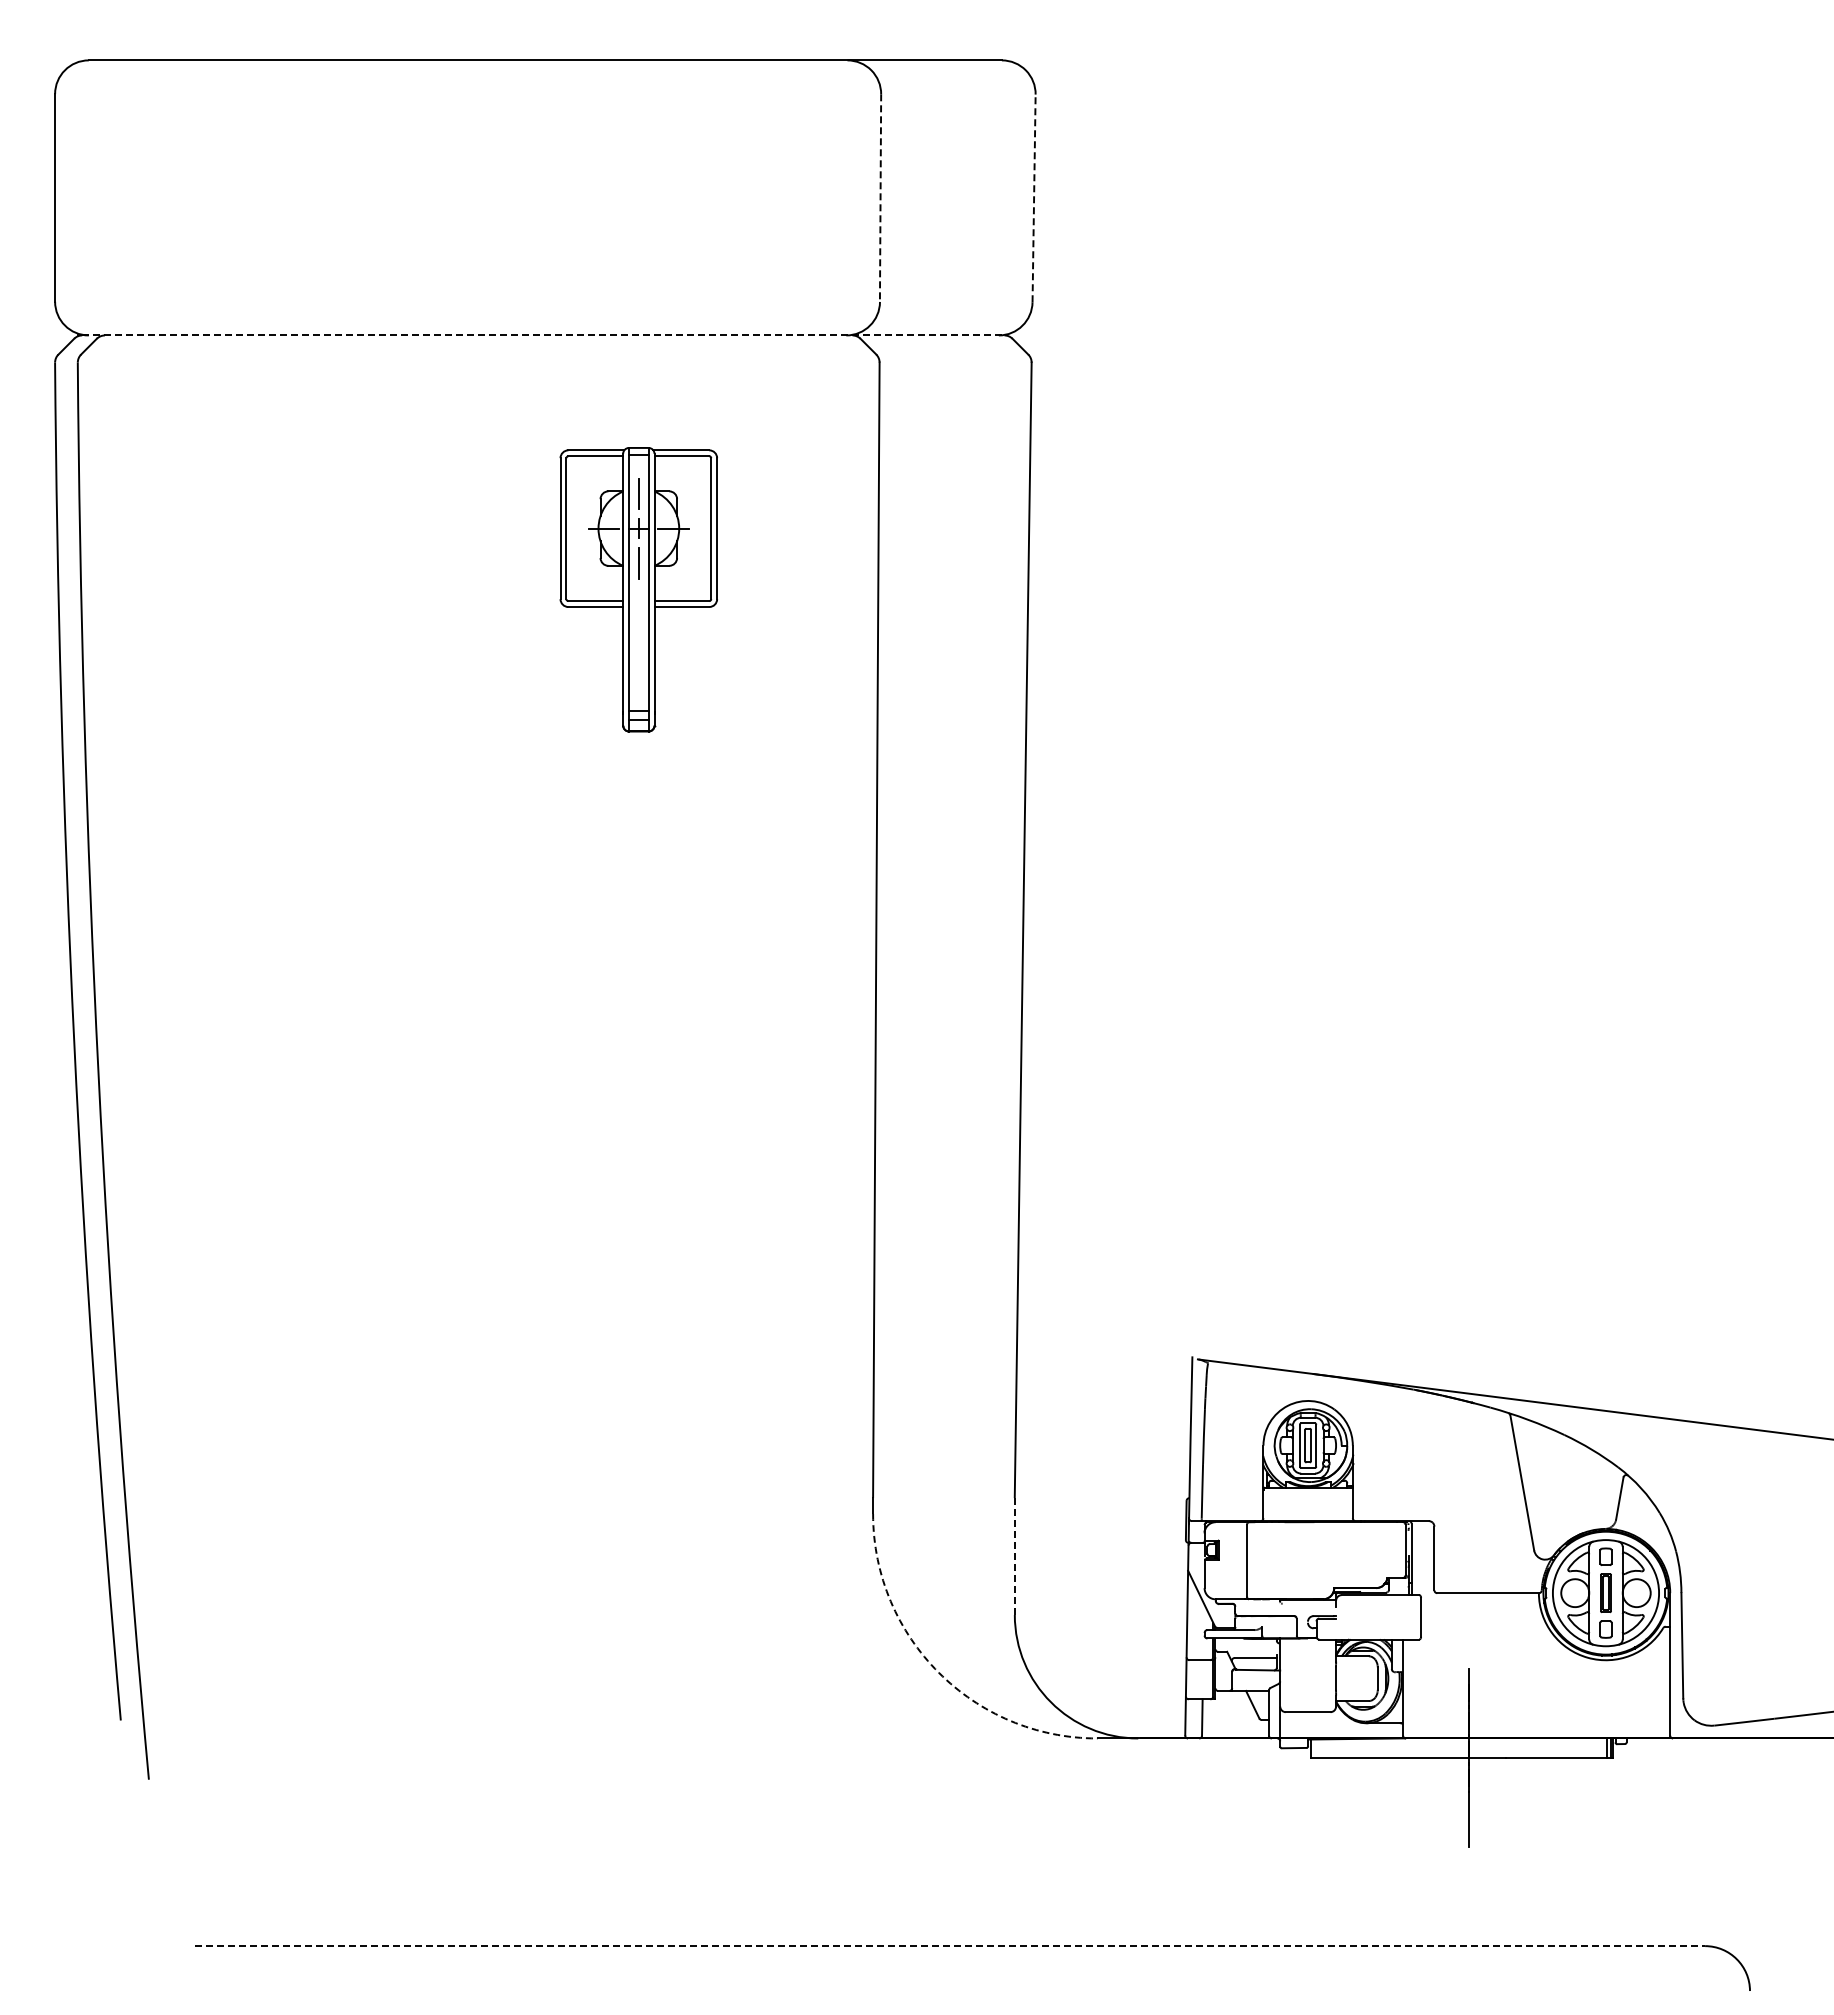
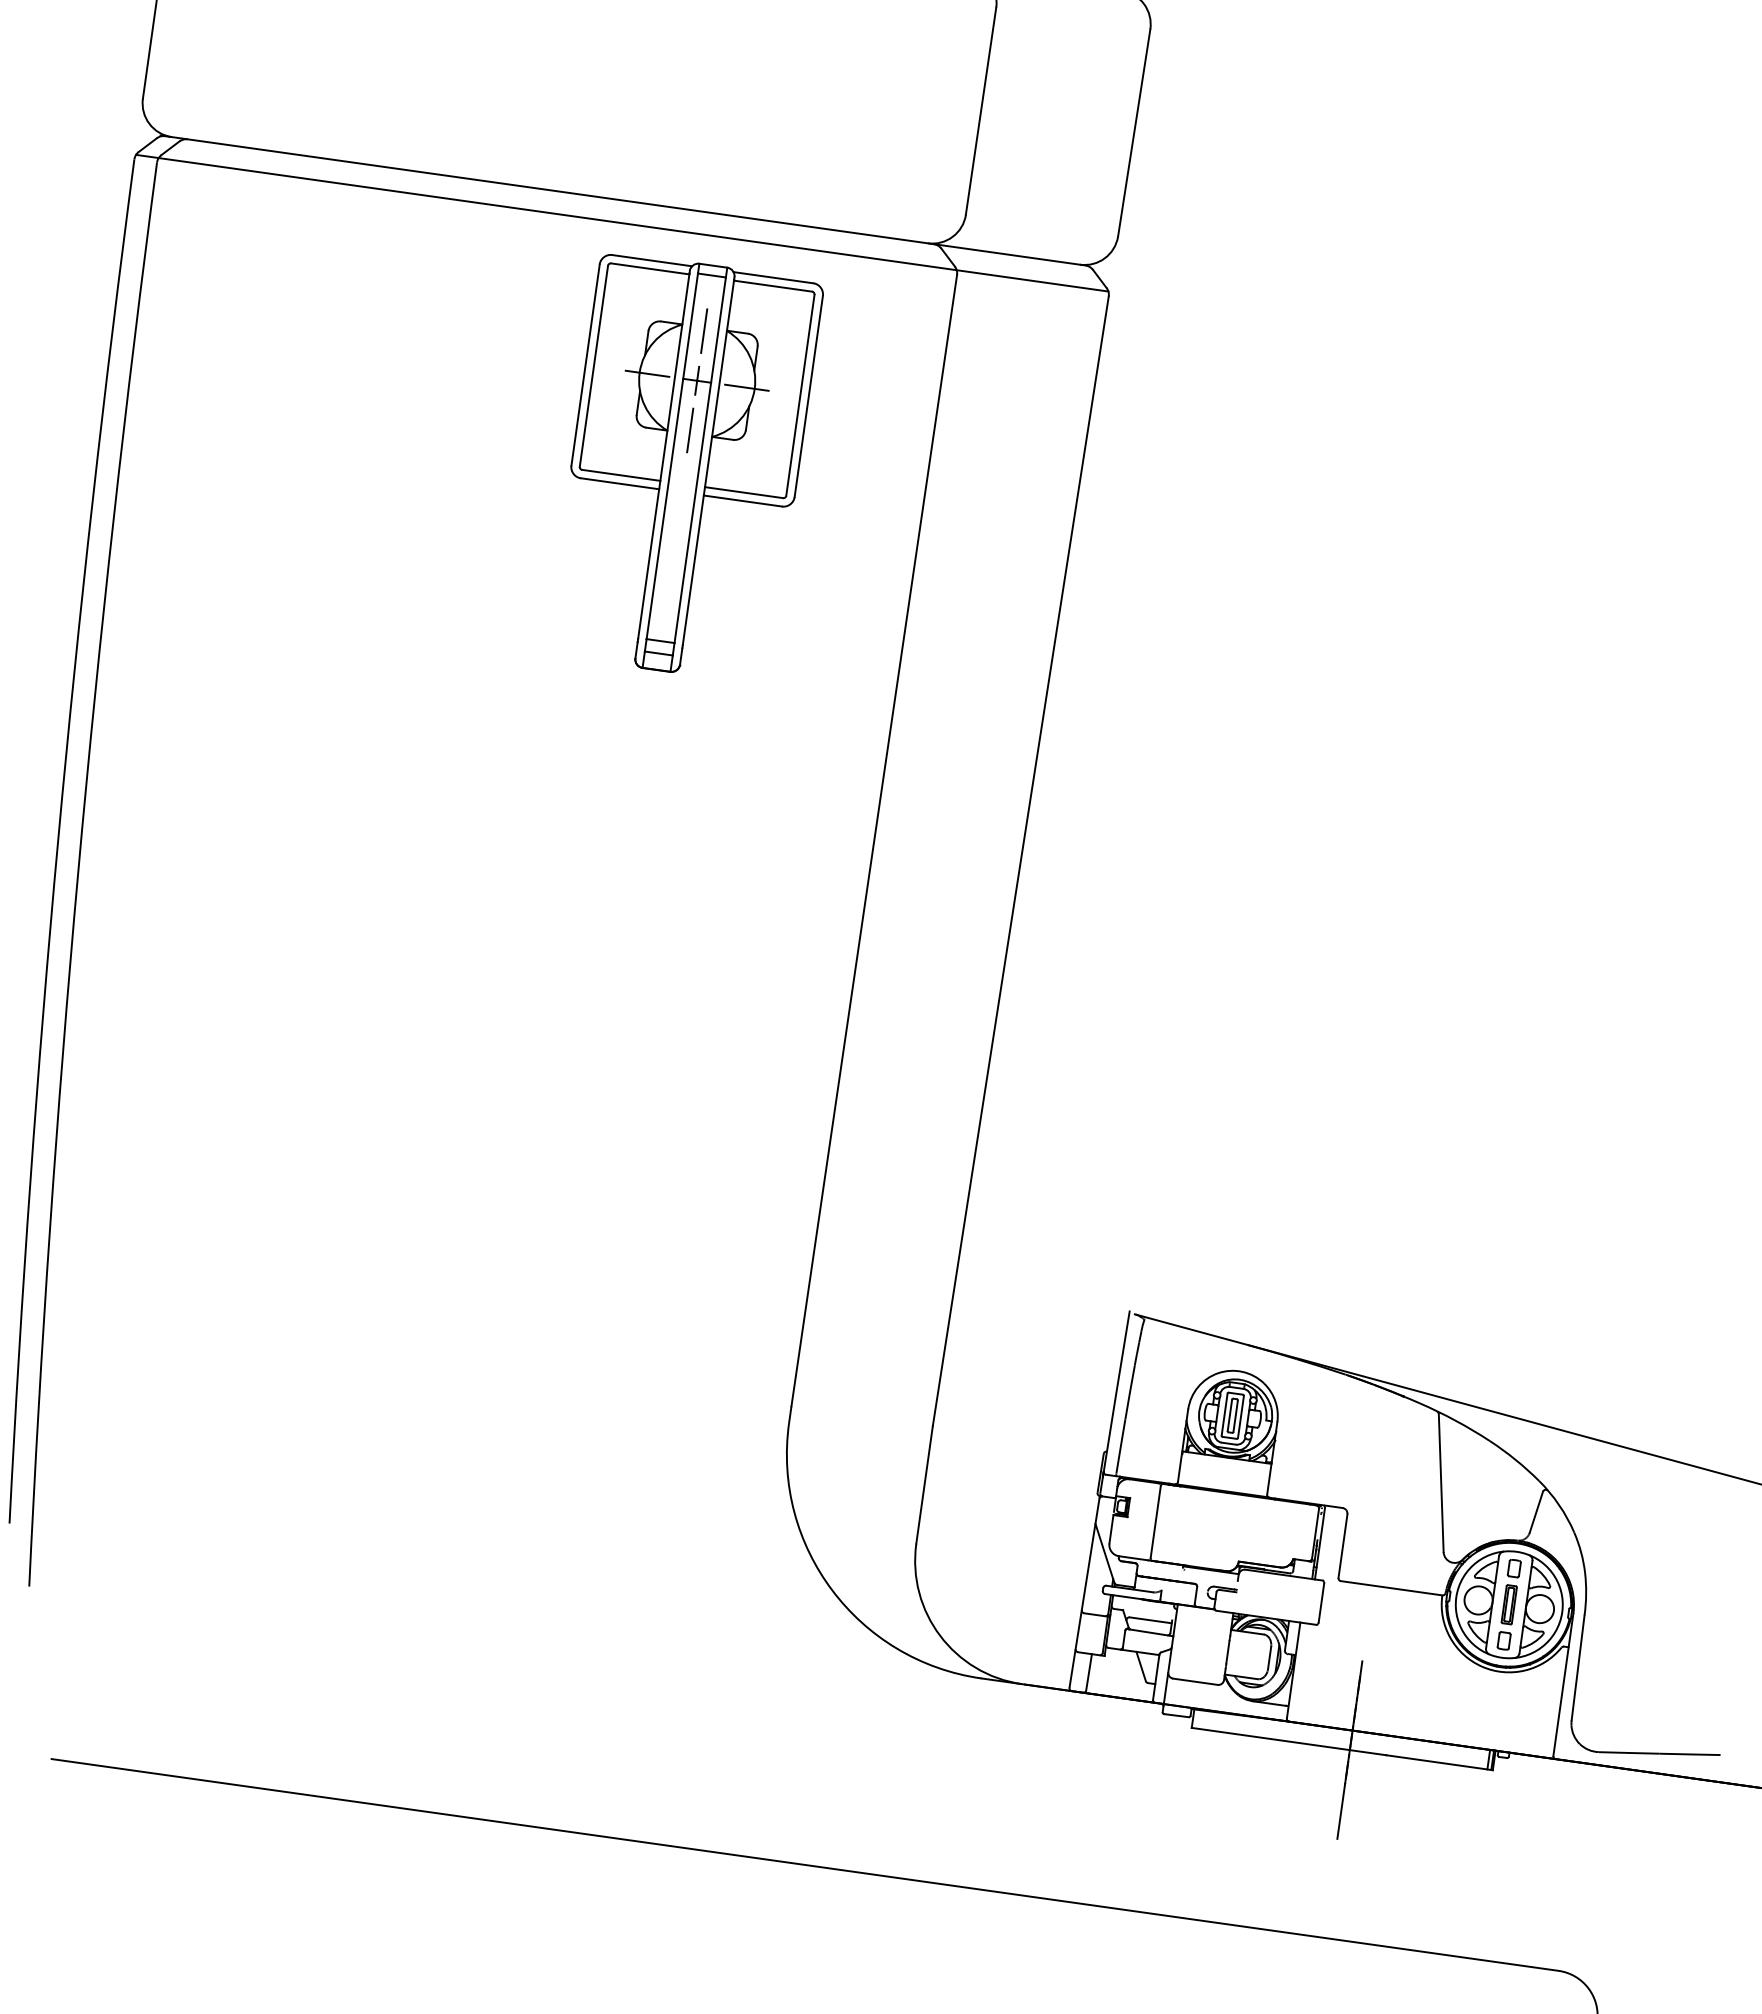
line: (880, 198) -> (980, 111), dashed -> solid
line: (1034, 198) -> (1134, 133), dashed -> solid
line: (543, 335) -> (625, 200), dashed -> solid
line: (543, 357) -> (622, 222), added
part: (638, 589) -> (684, 467), size x1.43
line: (1014, 1556) -> (924, 1485), dashed -> solid
arc: (938, 1672) -> (832, 1590), dashed -> solid
line: (950, 1946) -> (805, 1865), dashed -> solid

